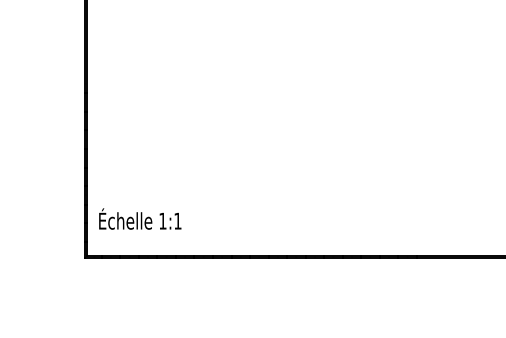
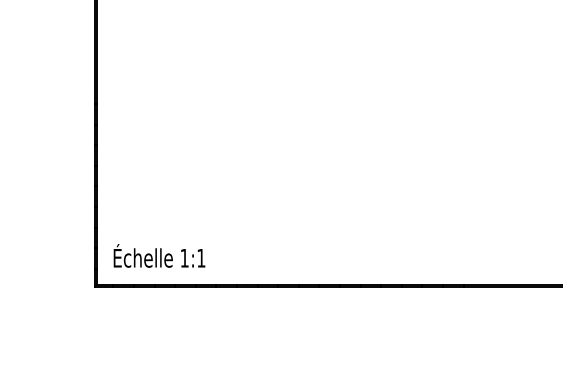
text: (140, 218) -> (159, 255), moved

